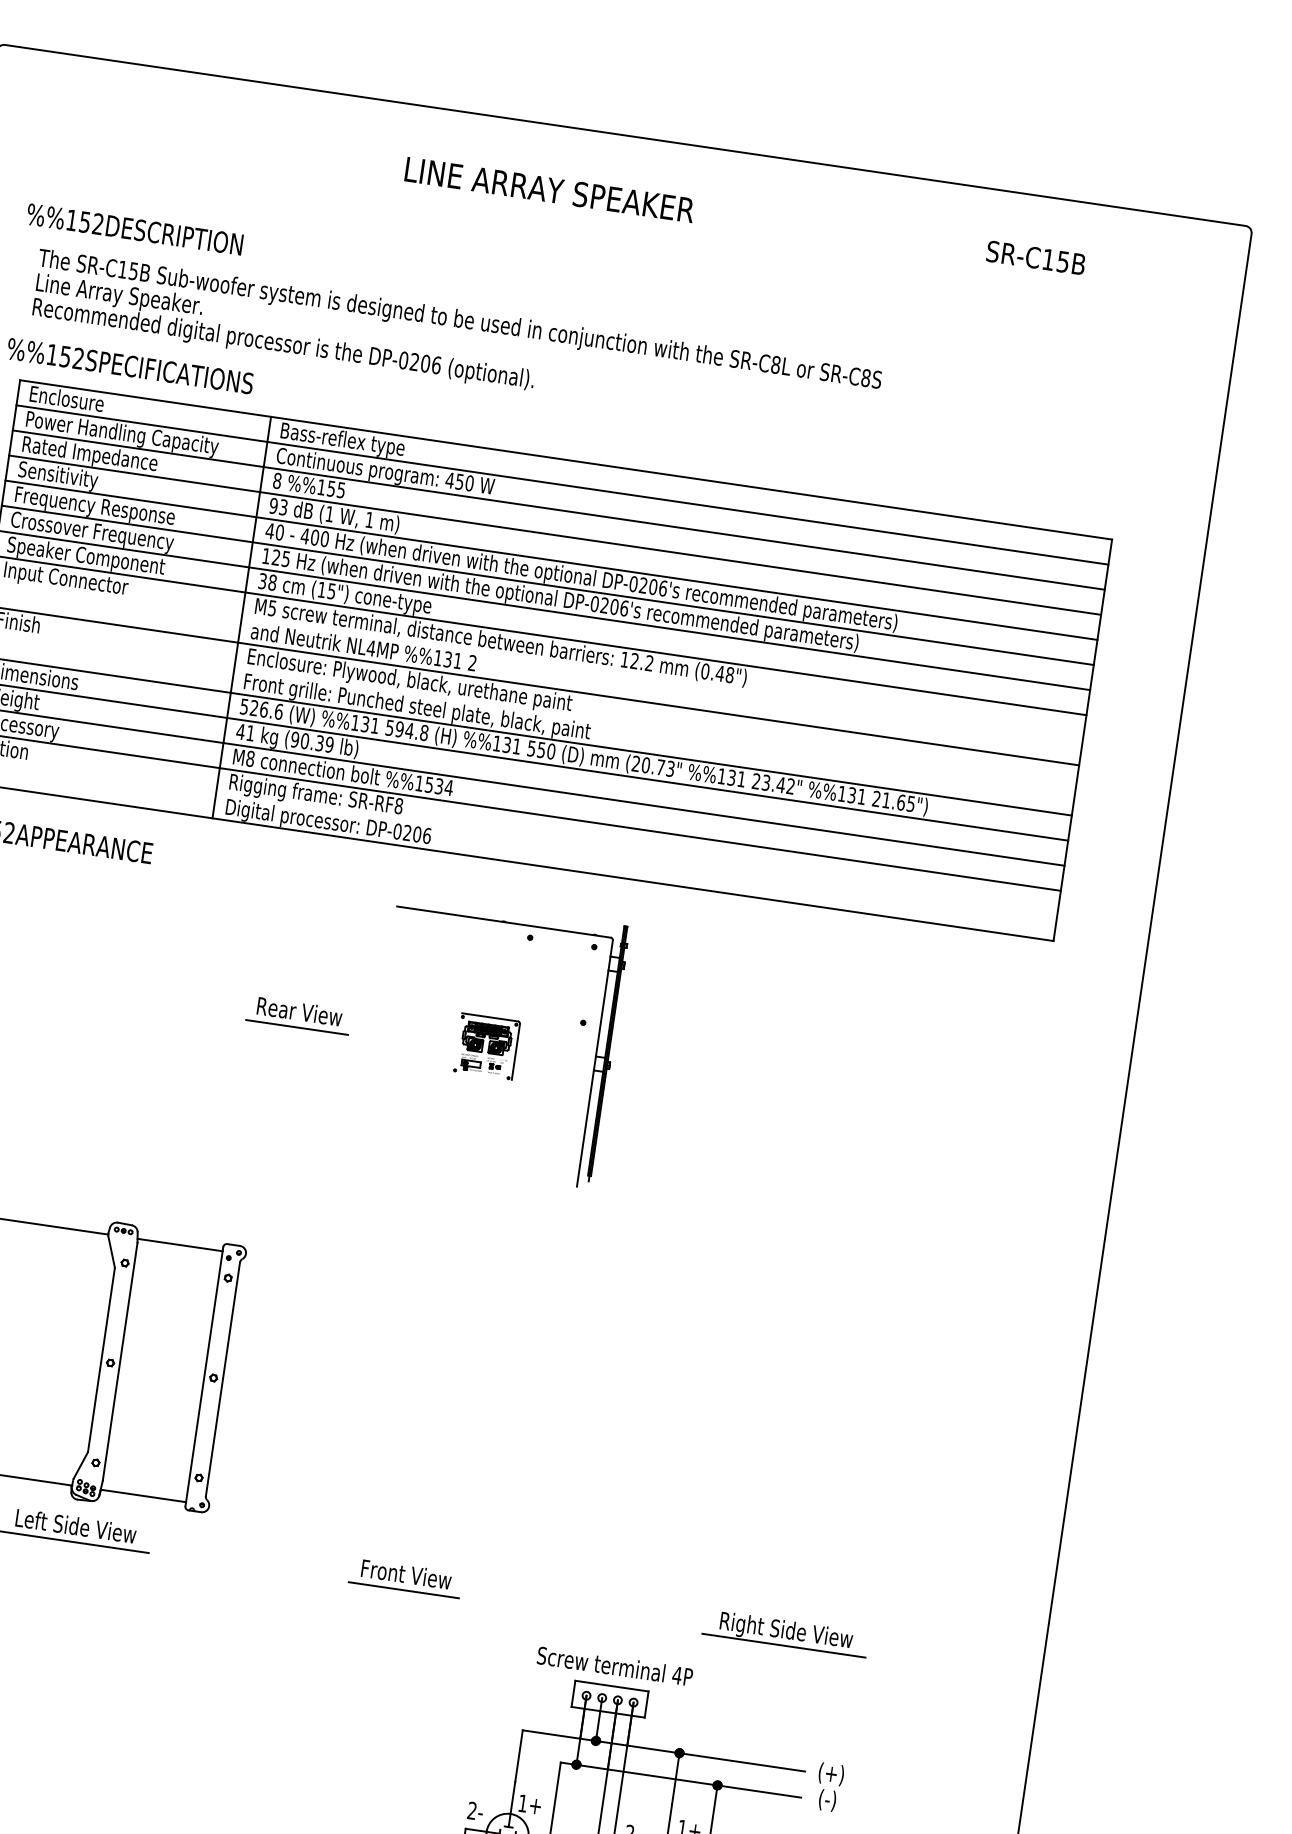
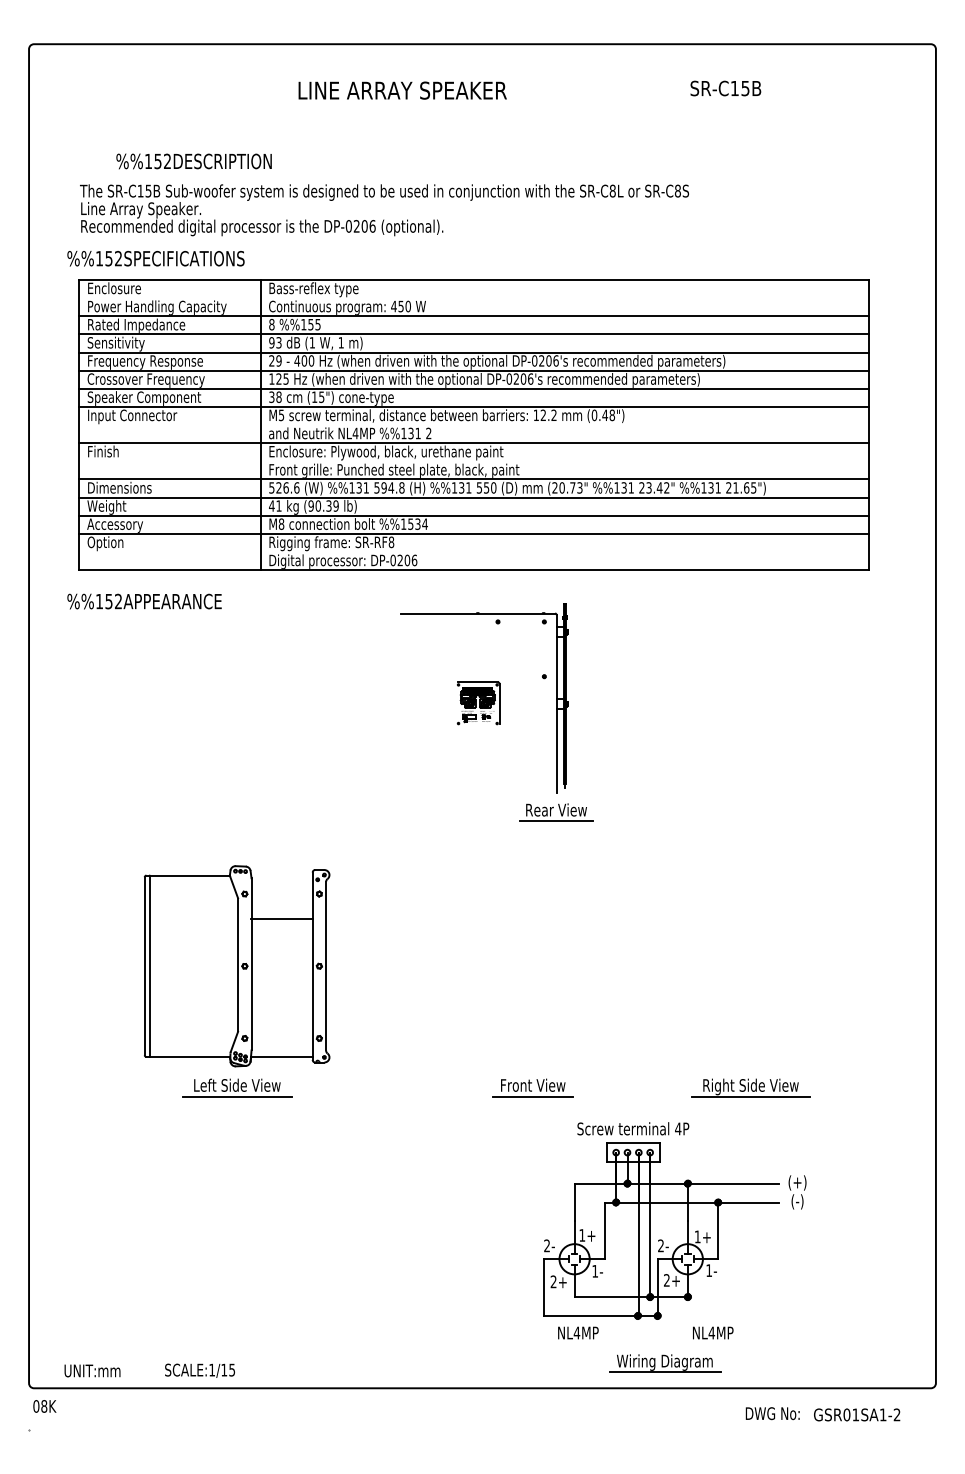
text: (549, 189) -> (402, 90), moved
text: (134, 229) -> (193, 161), moved
text: (1035, 257) -> (725, 88), moved
line: (561, 485) -> (473, 298), removed
text: (275, 531) -> (275, 360), 40 -> 29
part: (299, 1015) -> (556, 812), moved
line: (179, 1244) -> (281, 918), moved
part: (405, 1577) -> (532, 1087), moved

